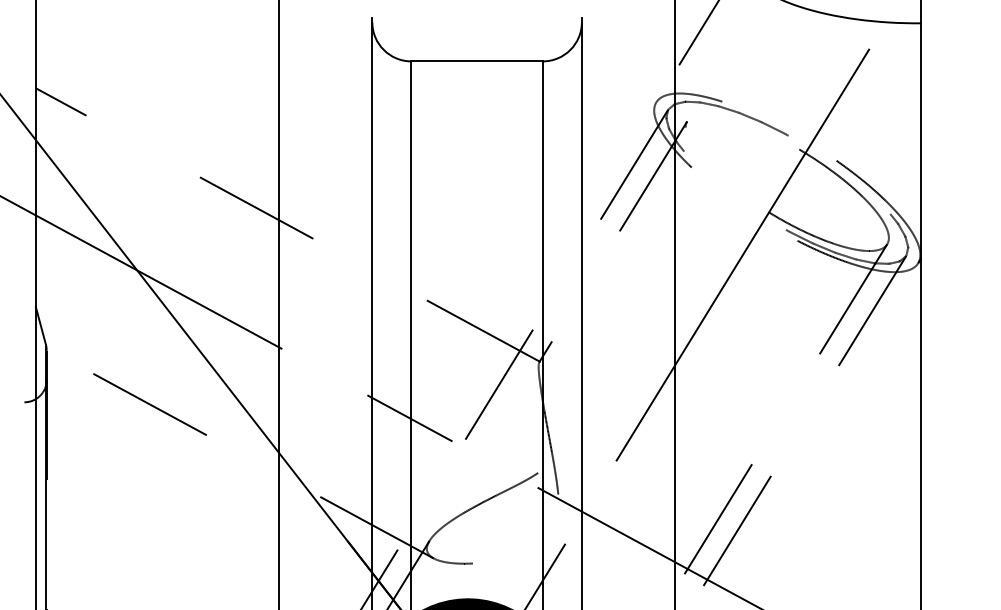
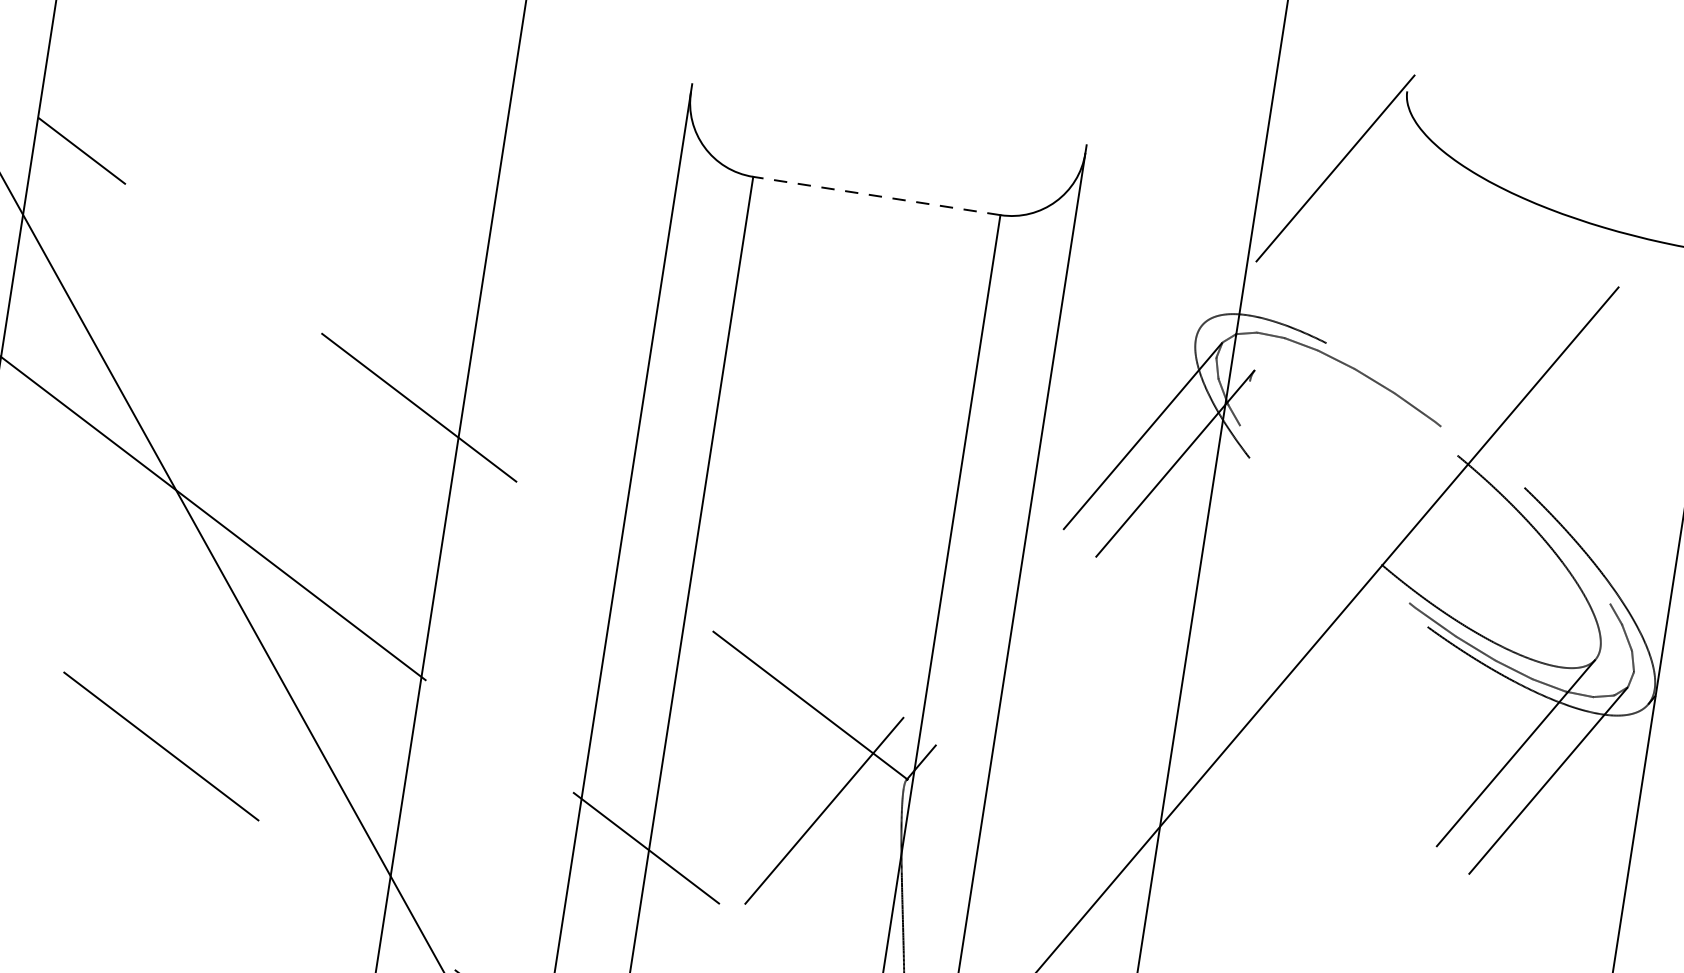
line: (477, 61) -> (877, 196), solid -> dashed

